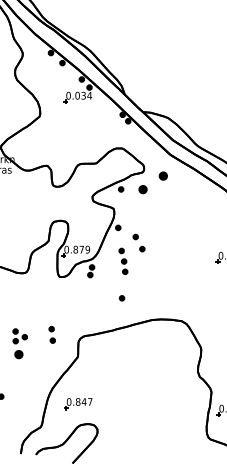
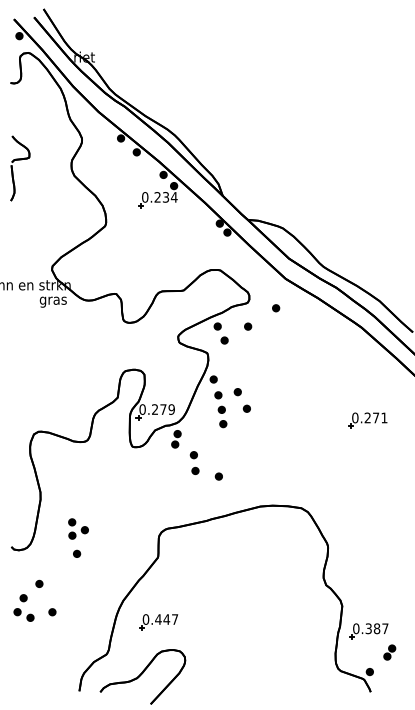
text: (77, 95) -> (157, 197), 0.034 -> 0.234
part: (163, 176) -> (276, 308), size x0.62
part: (143, 189) -> (248, 326), size x0.62
part: (126, 199) -> (224, 340), added
text: (76, 249) -> (155, 409), 0.879 -> 0.279
part: (123, 261) -> (220, 409), moved
part: (52, 334) -> (194, 462), moved
part: (19, 354) -> (77, 553), size x0.62
text: (78, 401) -> (158, 619), 0.847 -> 0.447

